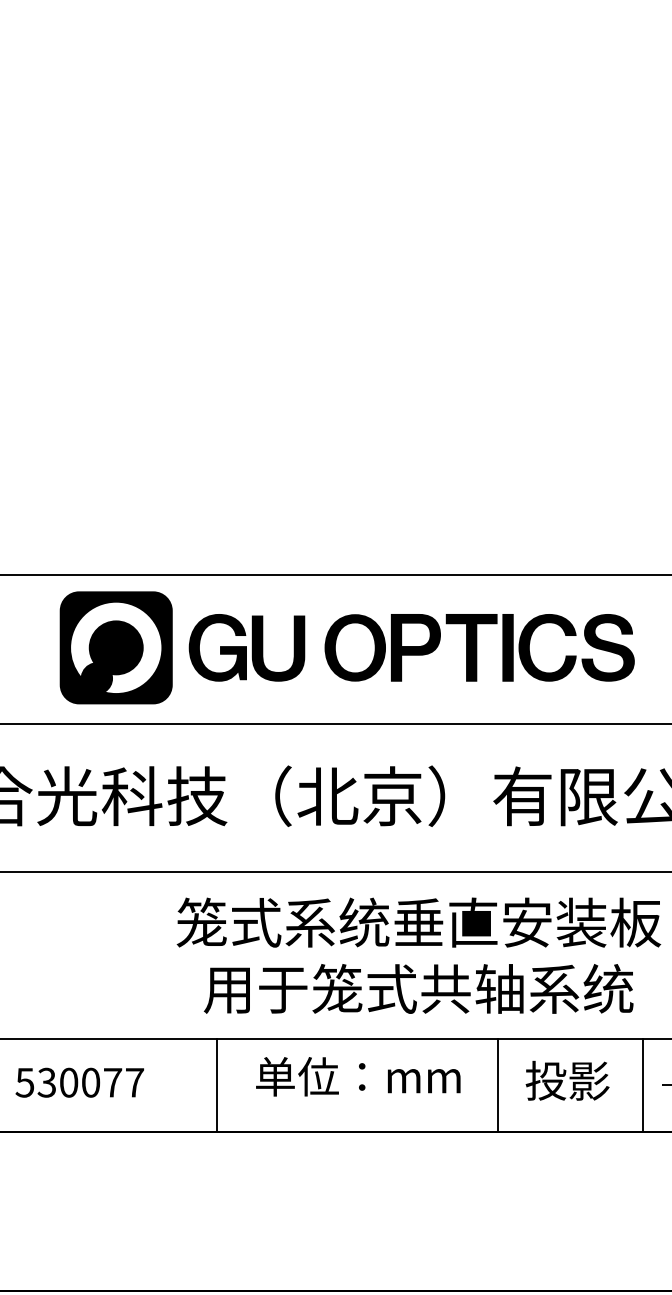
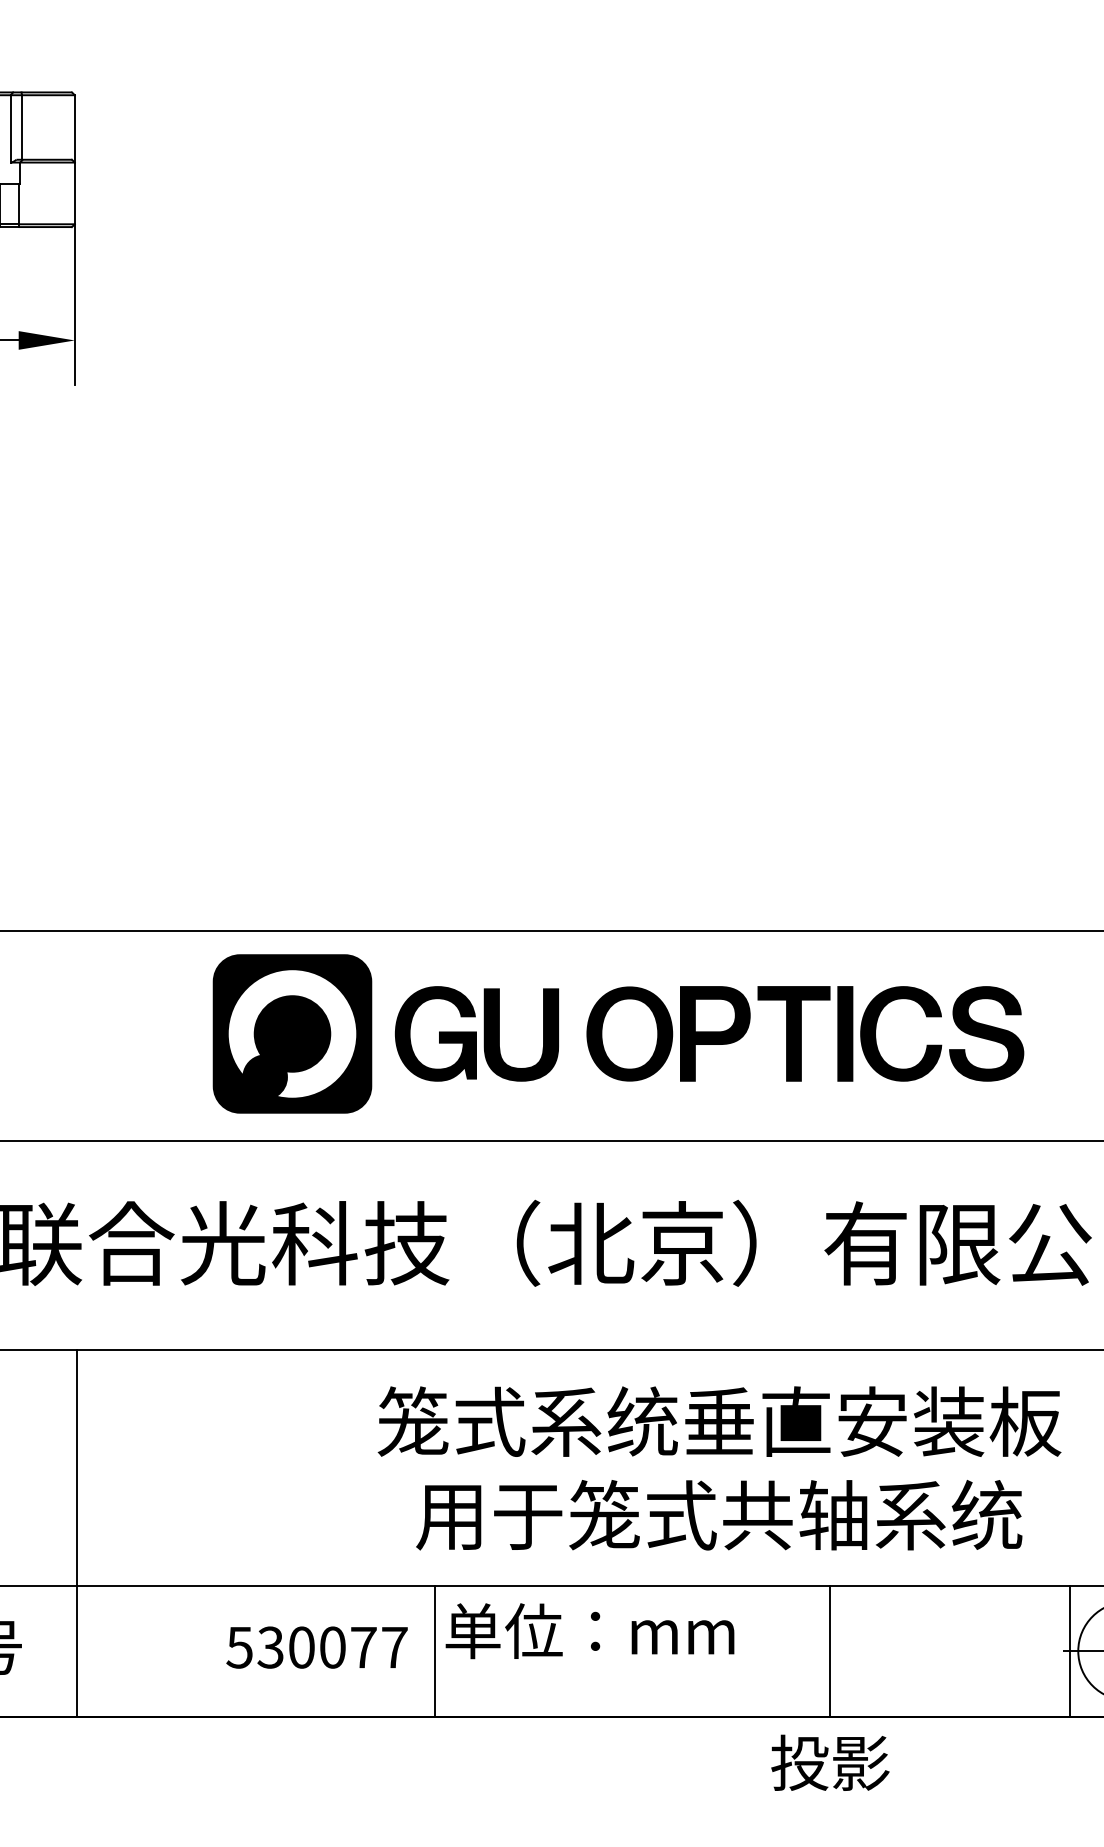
text: (357, 1077) -> (589, 1631), moved
text: (567, 1080) -> (830, 1762), moved
text: (79, 1082) -> (316, 1647), moved
line: (642, 1084) -> (1070, 1650), moved

